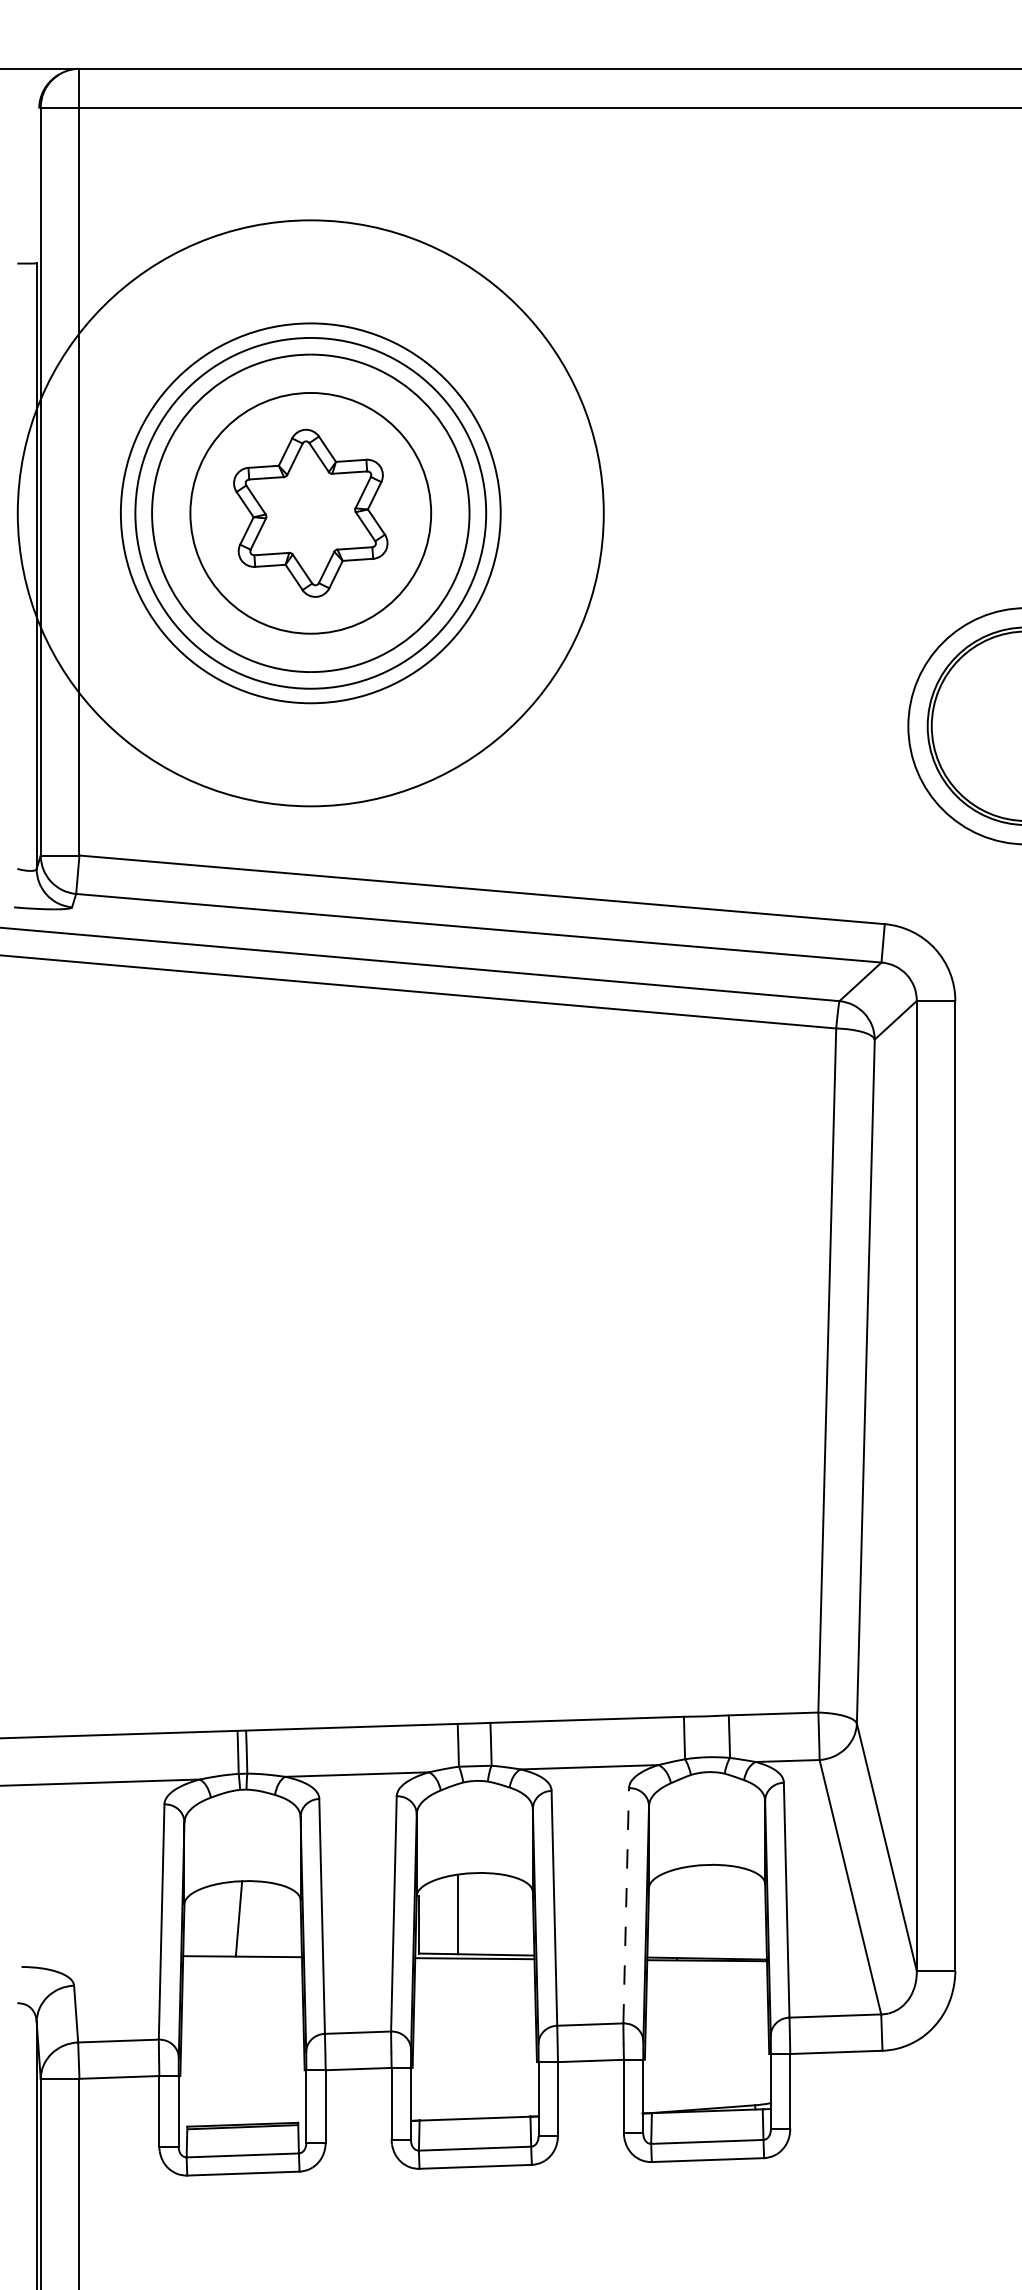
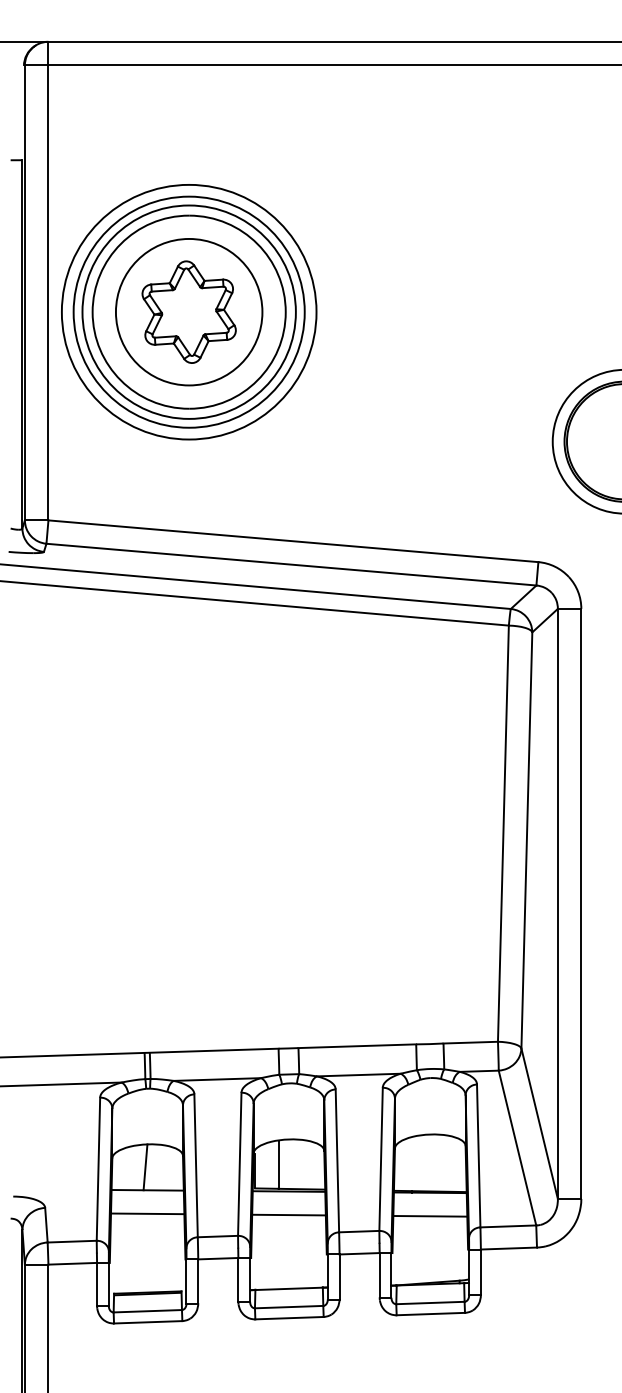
circle: (309, 512) -> (188, 311), size x0.71
line: (626, 1906) -> (381, 1159), dashed -> solid
line: (242, 1994) -> (147, 1213), added
line: (474, 1996) -> (288, 1214), added
line: (707, 1999) -> (430, 1216), added

